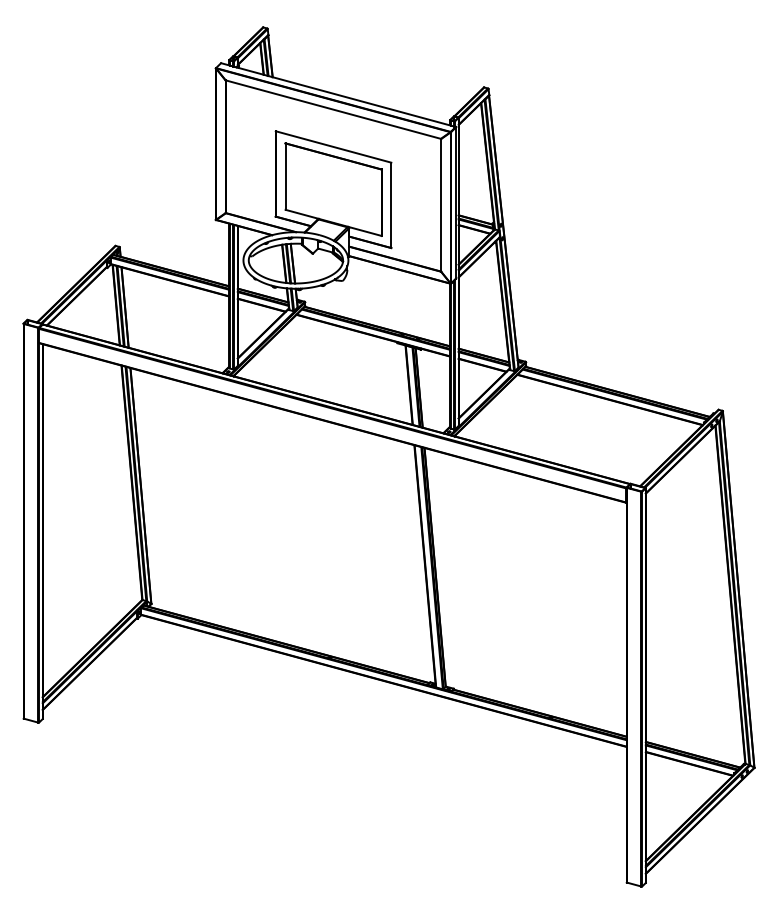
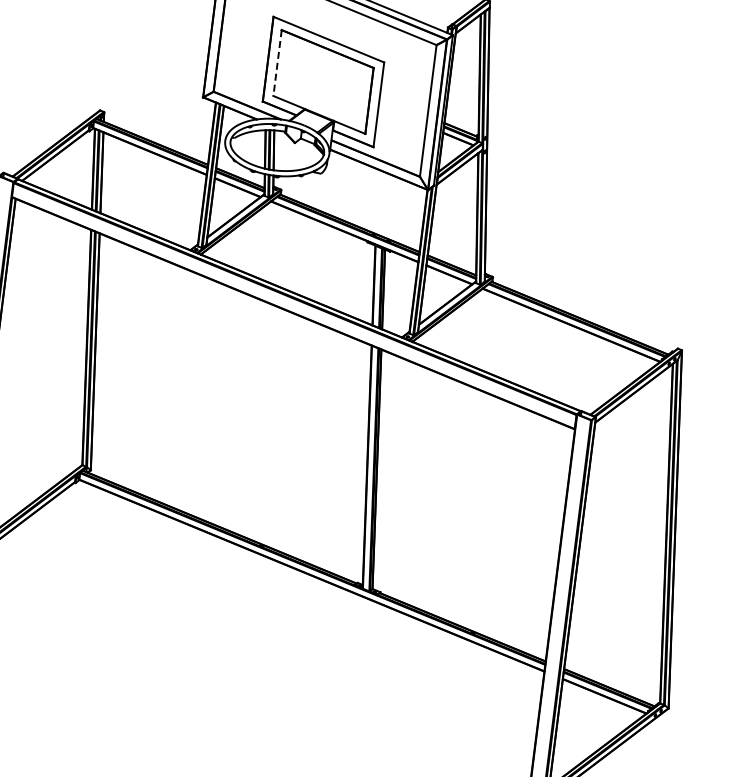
line: (285, 177) -> (277, 63), solid -> dashed

